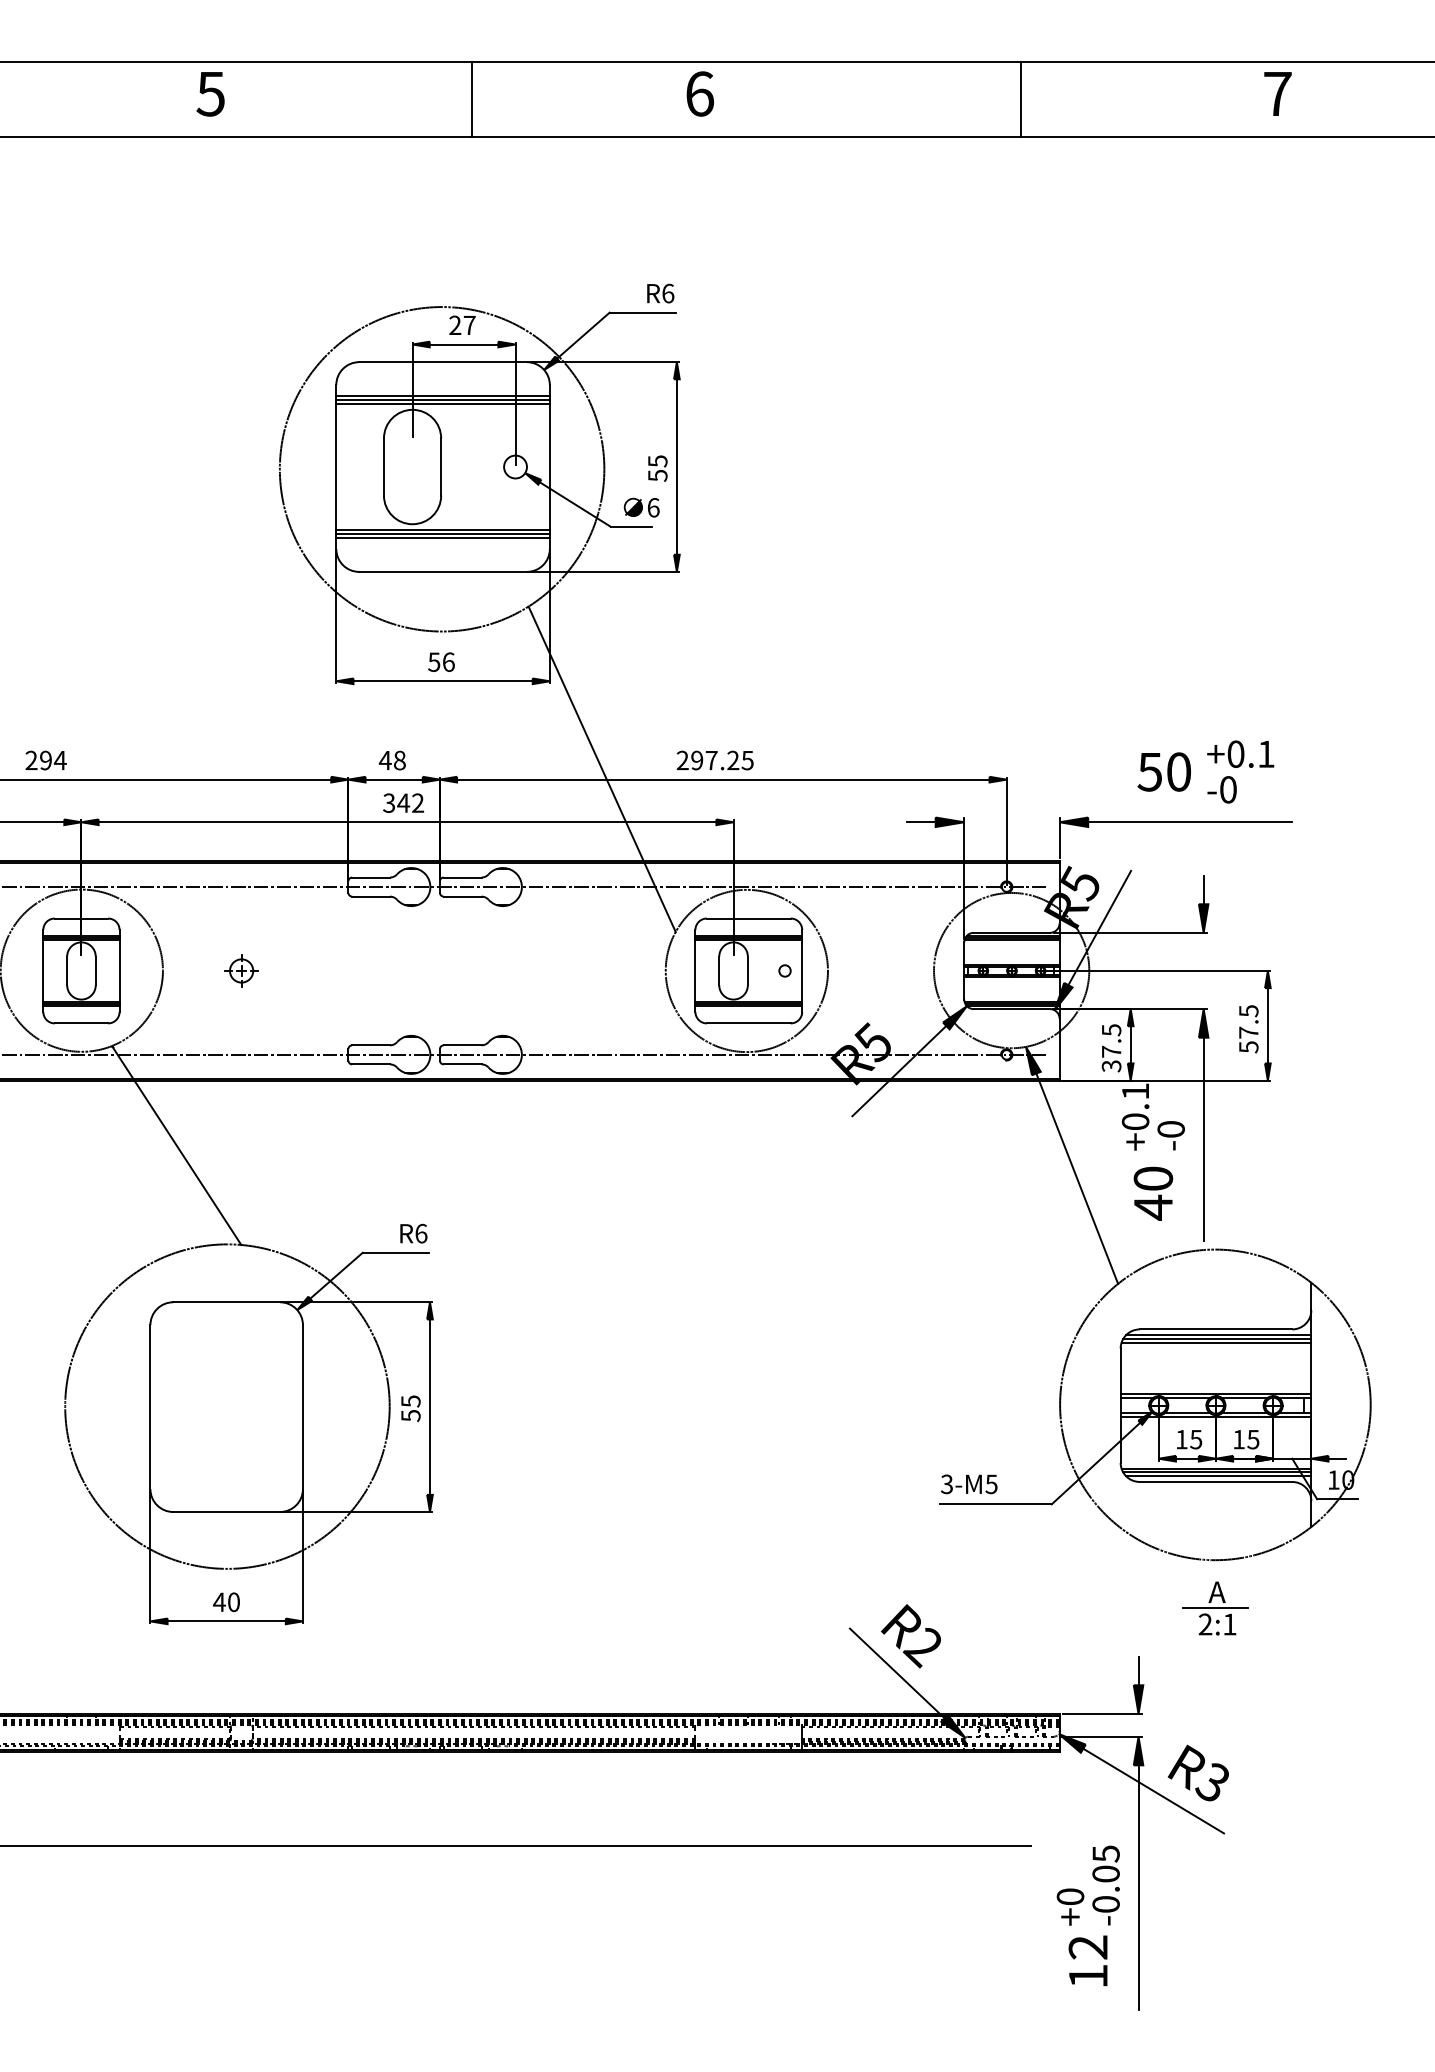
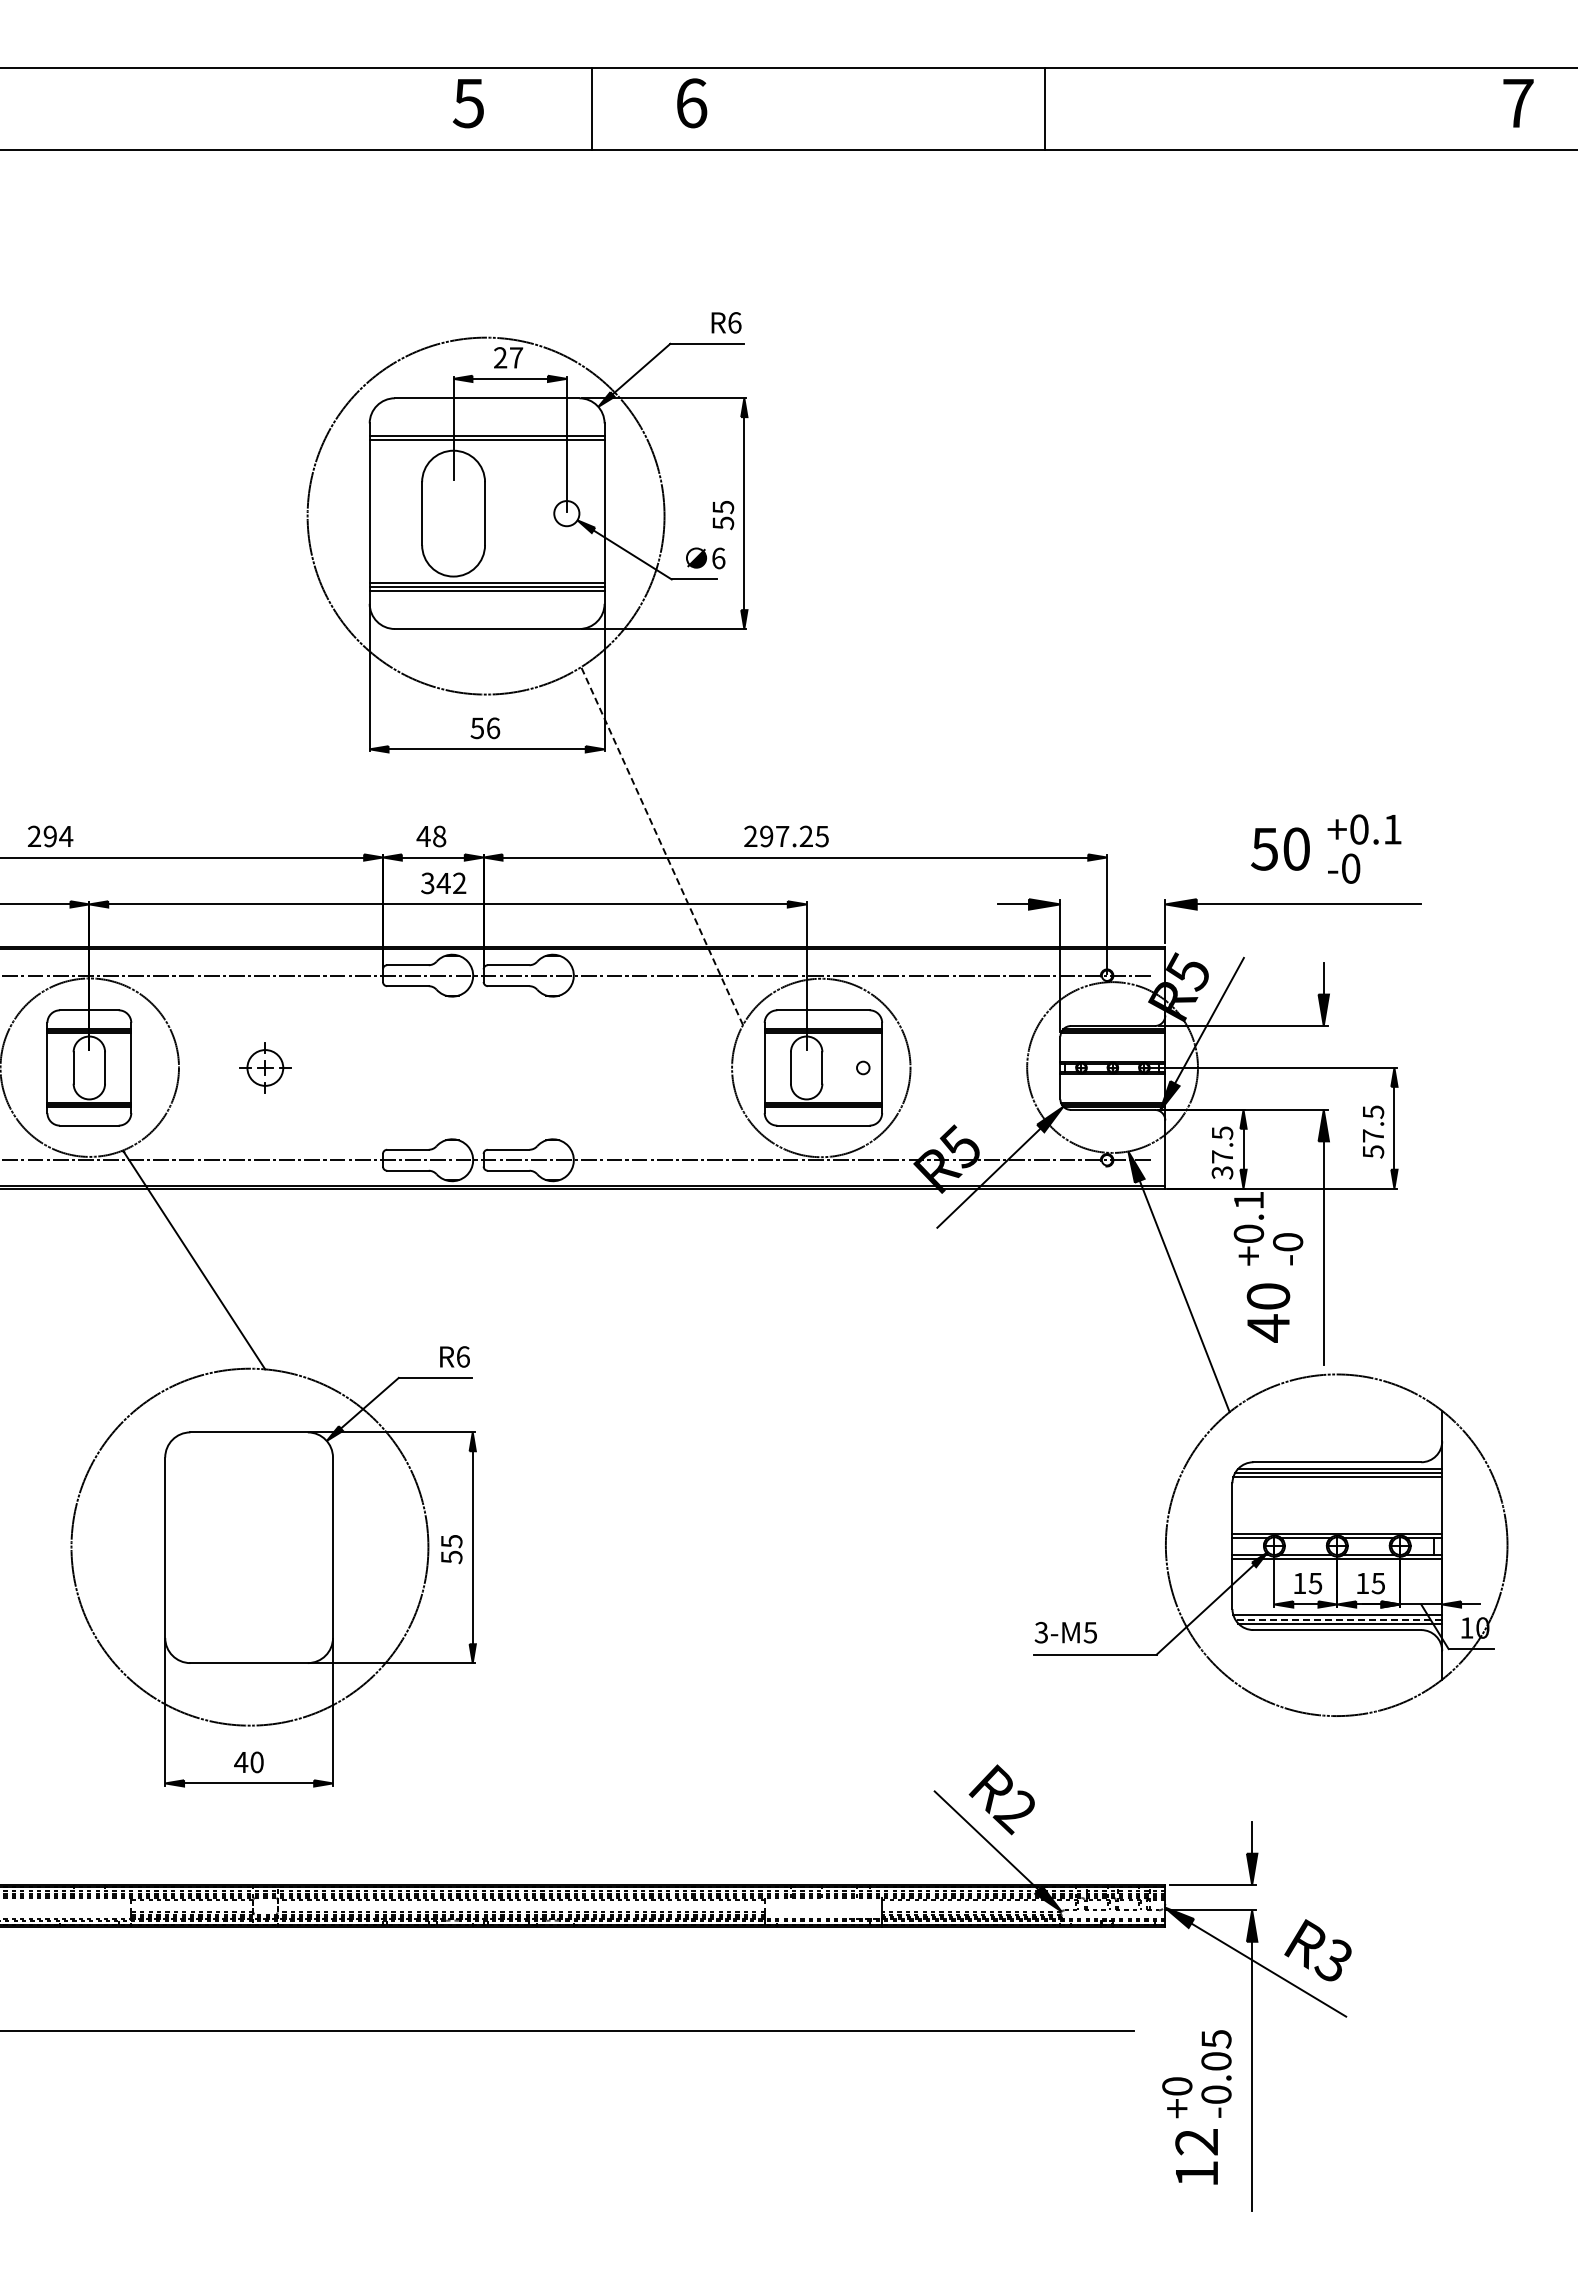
text: (210, 94) -> (468, 103), moved
text: (700, 94) -> (692, 103), moved
text: (1277, 94) -> (1518, 103), moved
line: (471, 99) -> (591, 109), moved
line: (1020, 99) -> (1044, 109), moved
line: (442, 404) -> (486, 444), removed
line: (601, 768) -> (661, 845), solid -> dashed
part: (241, 970) -> (265, 1067), size x1.4
line: (1217, 1472) -> (1338, 1619), solid -> dashed
part: (1215, 1607) -> (1336, 1768), removed

